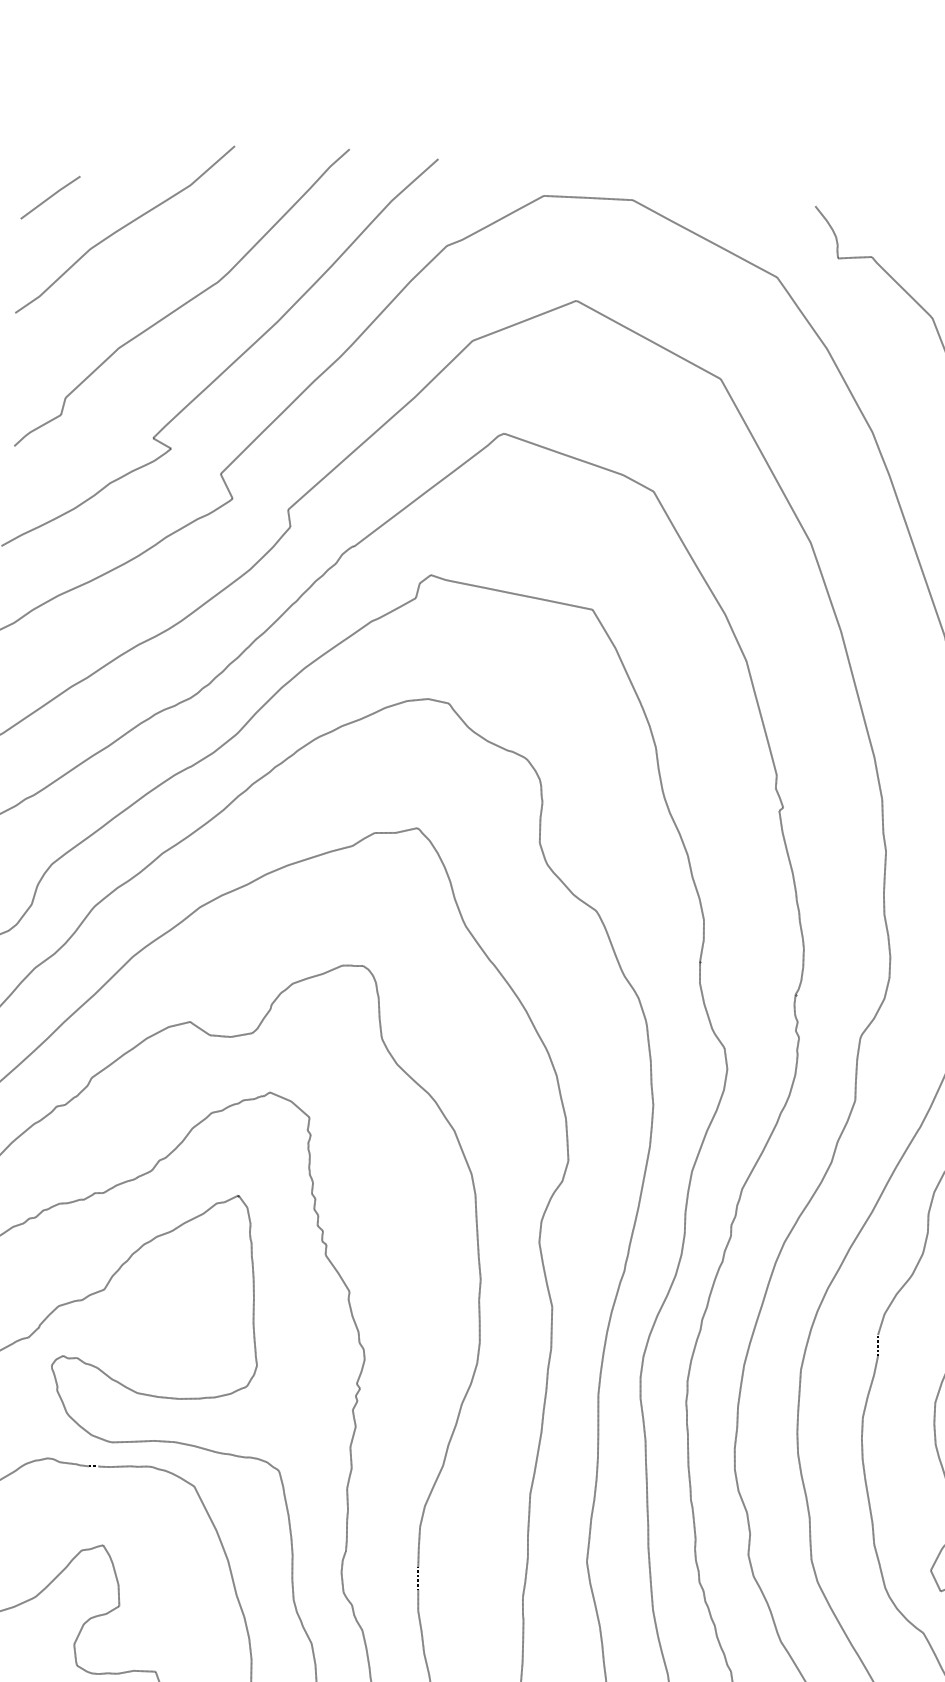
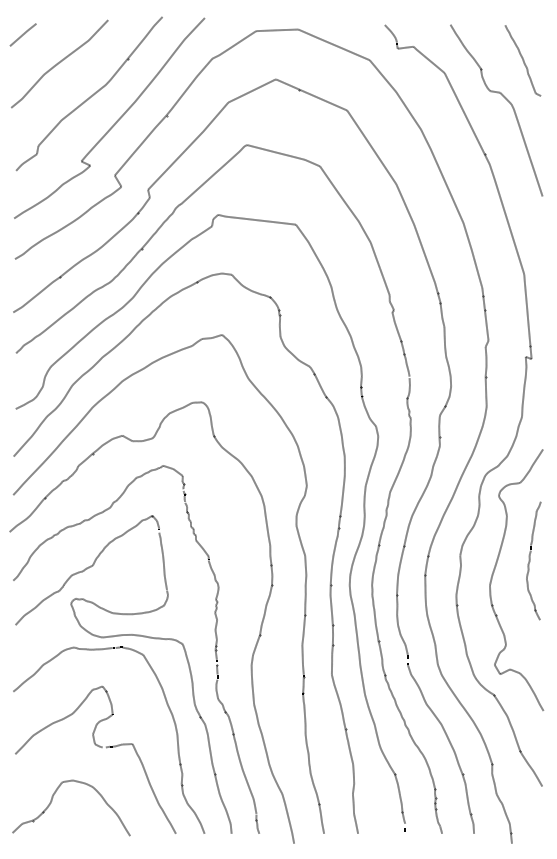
line: (49, 196) -> (22, 34), moved

